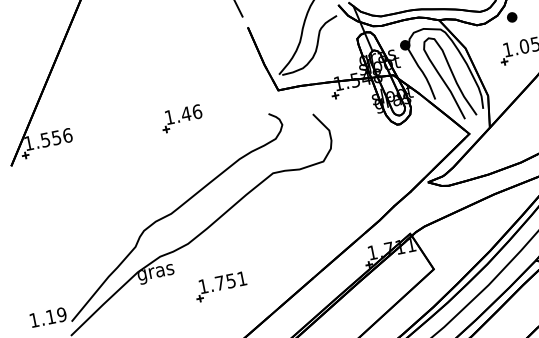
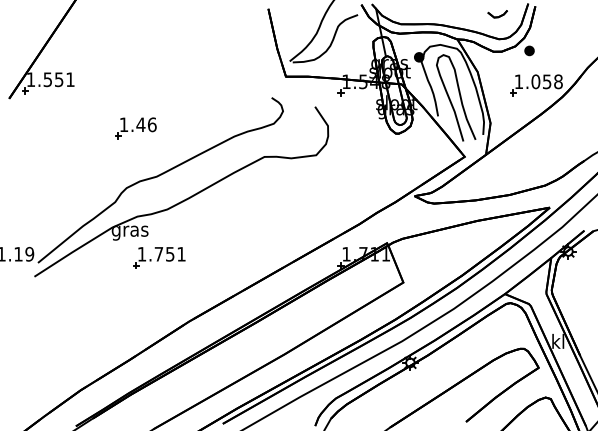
part: (181, 118) -> (135, 128), moved
text: (67, 135) -> (70, 79), 1.556 -> 1.551
part: (221, 286) -> (159, 257), moved

